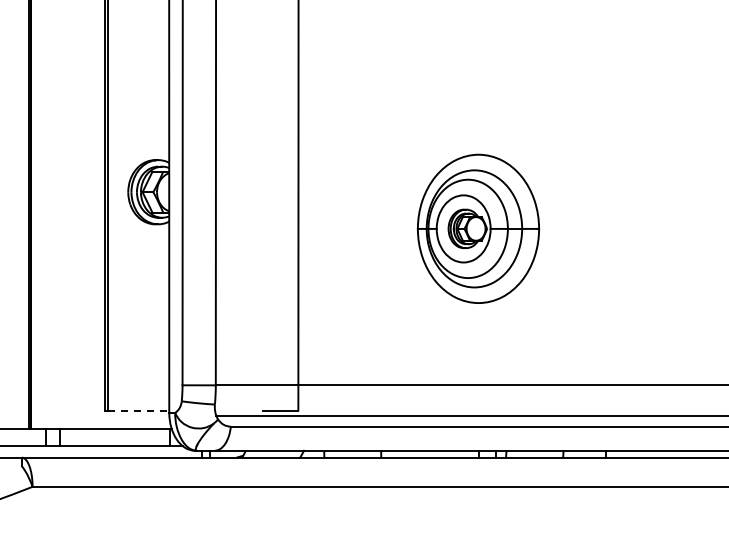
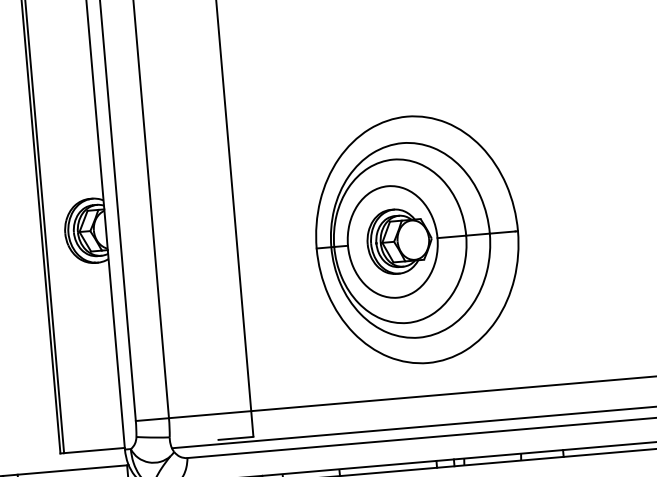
part: (478, 228) -> (417, 239), size x1.67
line: (139, 411) -> (95, 450), dashed -> solid

